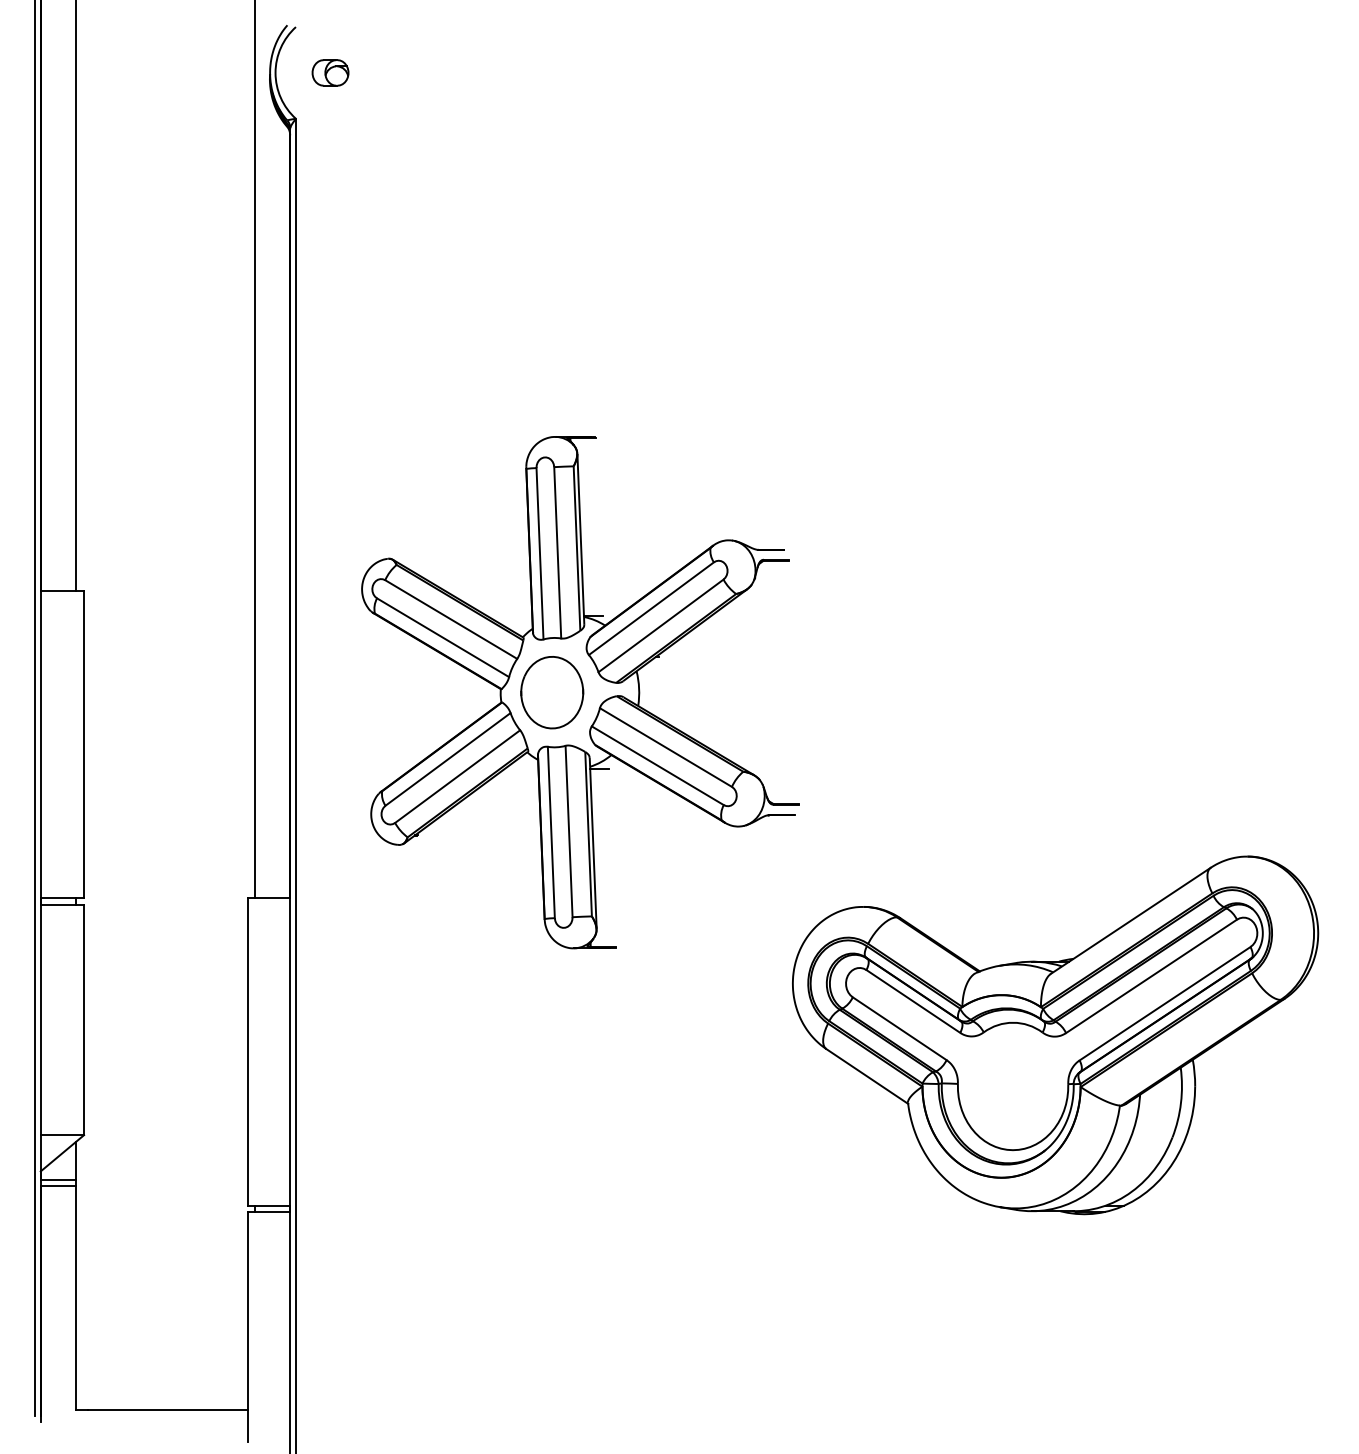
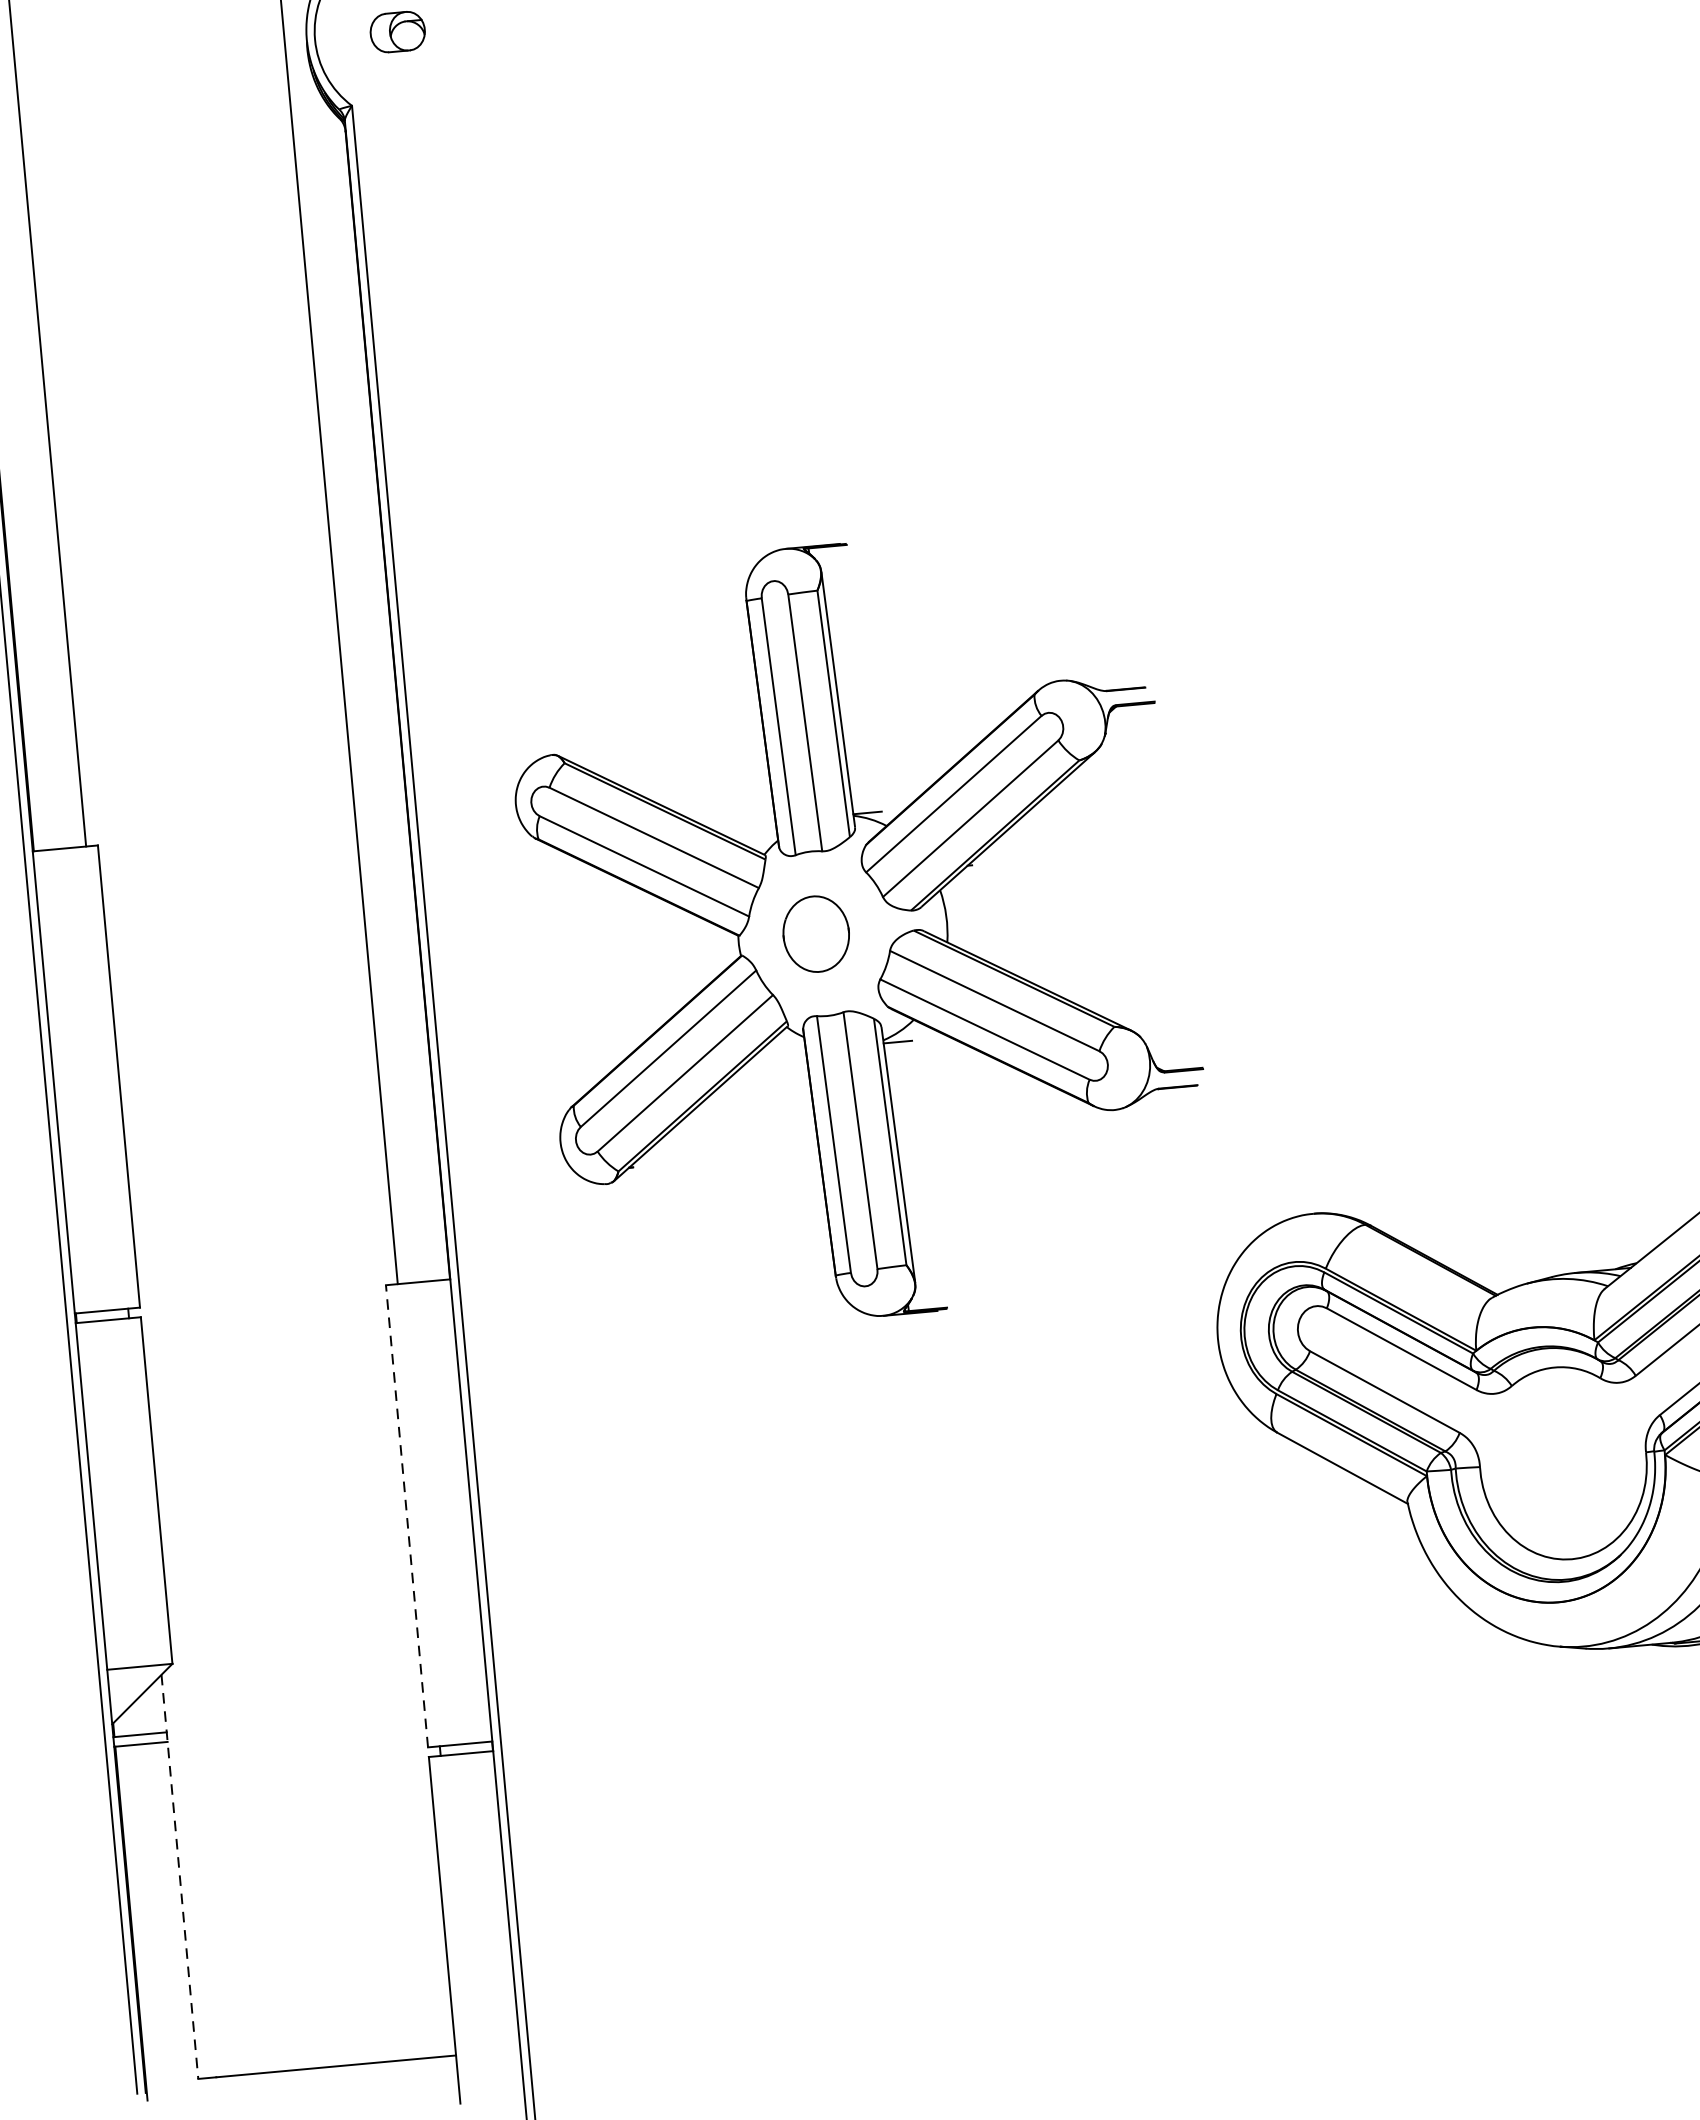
part: (552, 692) -> (816, 933), size x0.7
line: (247, 1051) -> (406, 1515), solid -> dashed
line: (76, 1276) -> (180, 1877), solid -> dashed

